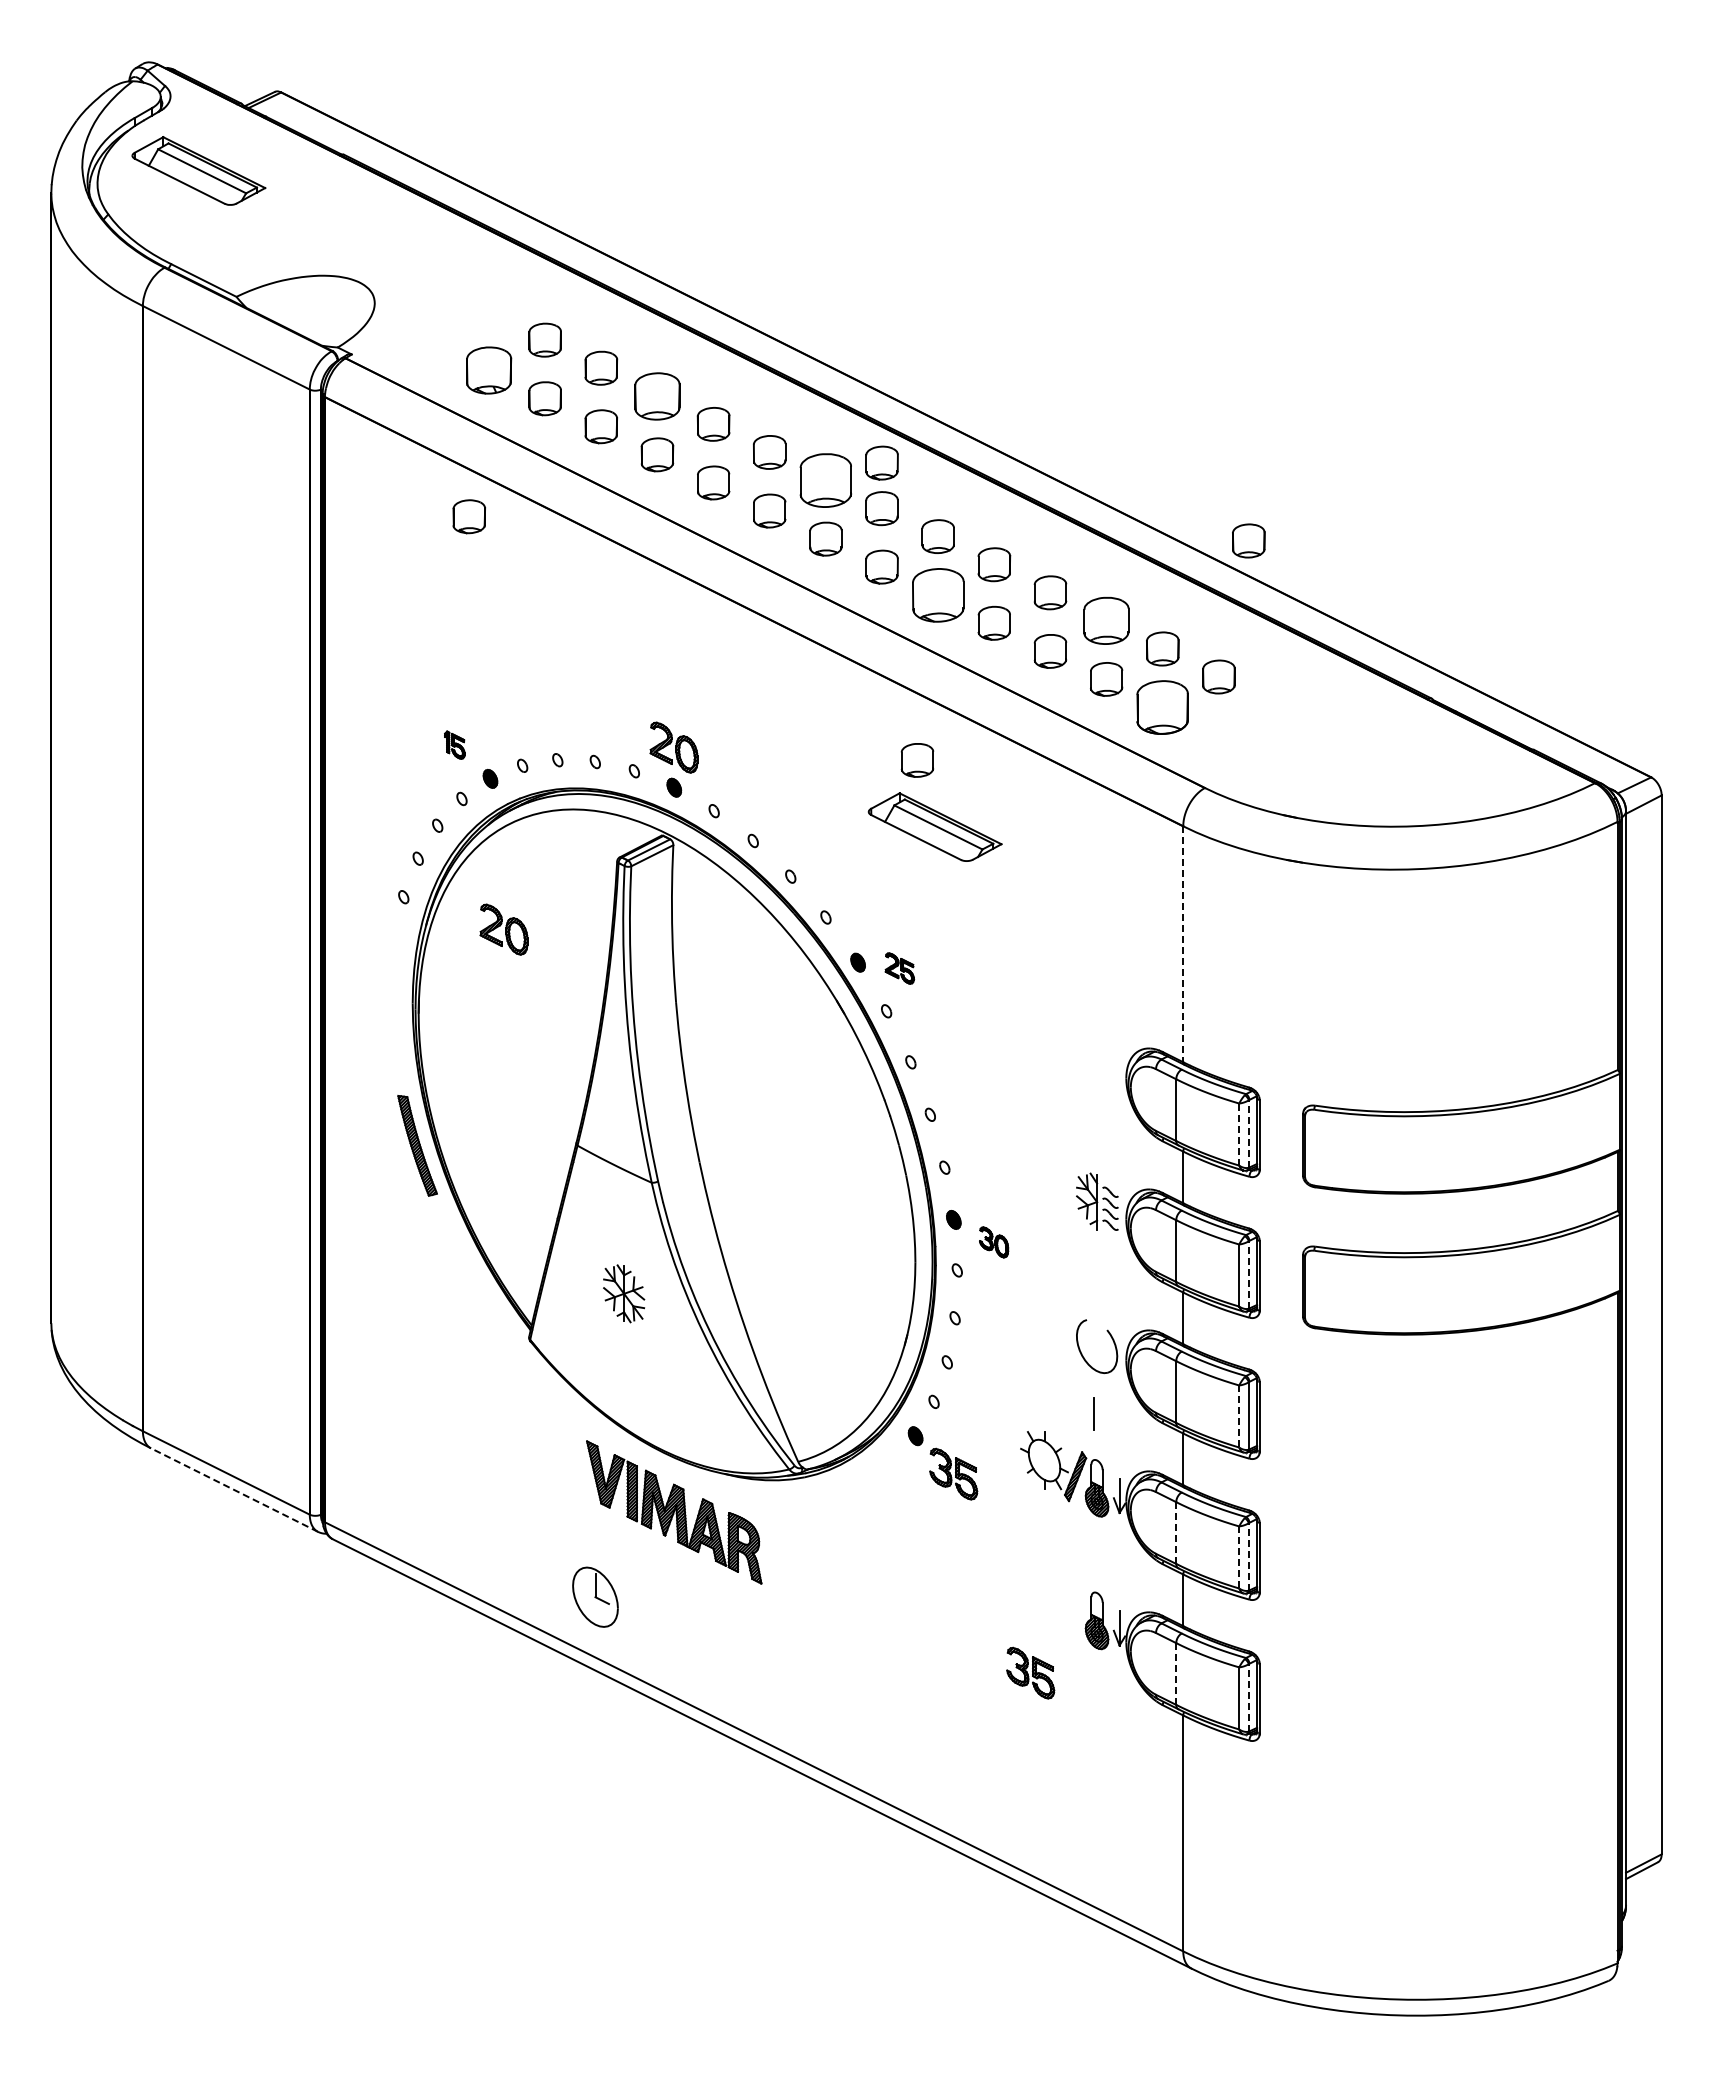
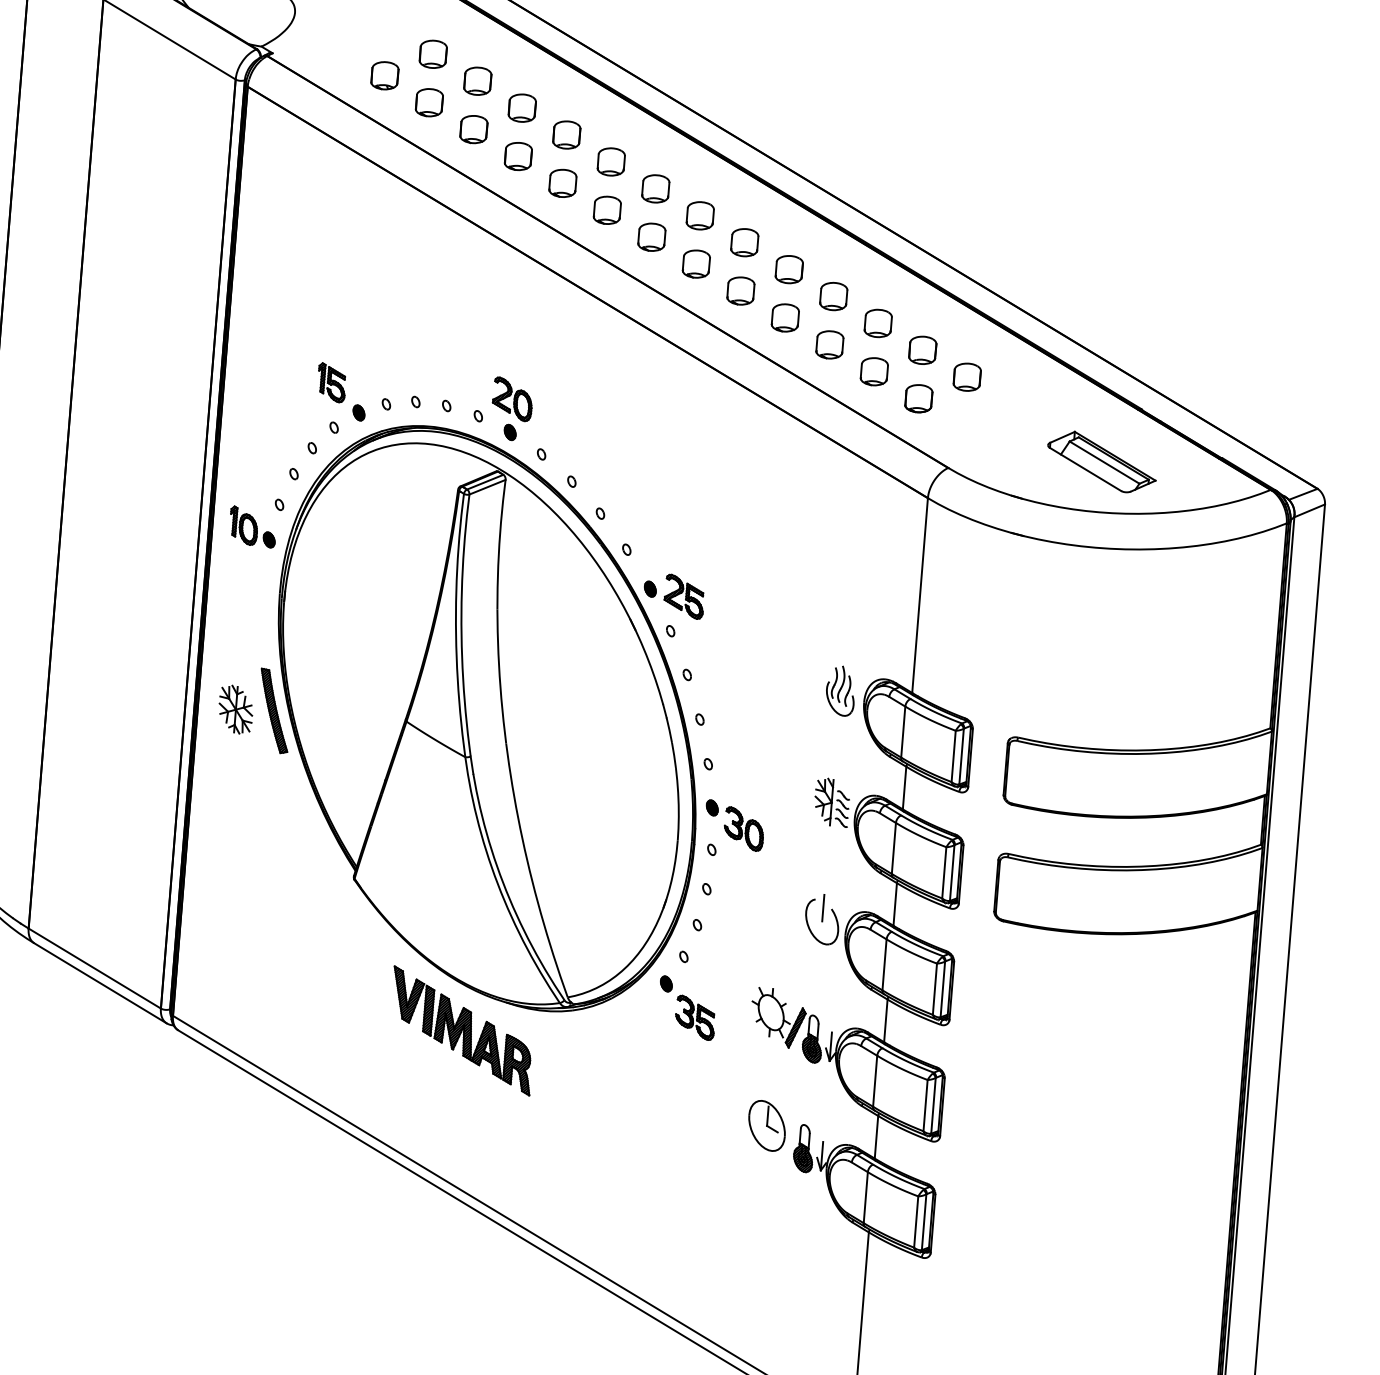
part: (488, 370) -> (384, 75), size x0.71
part: (657, 395) -> (522, 107), size x0.71
part: (881, 462) -> (702, 177), removed
part: (825, 480) -> (655, 188), size x0.62
part: (468, 516) -> (358, 194), removed
part: (1248, 540) -> (1000, 266), removed
part: (937, 594) -> (740, 290), size x0.62
part: (1106, 620) -> (878, 323), size x0.71
part: (1162, 707) -> (918, 398), size x0.62
part: (454, 744) -> (331, 382), size x1.67
part: (917, 760) -> (712, 426), removed
part: (934, 826) -> (1101, 461), moved
part: (373, 926) -> (252, 527), added
part: (503, 929) -> (359, 538), removed
line: (1183, 944) -> (920, 595), dashed -> solid
part: (899, 968) -> (684, 596), size x1.67
part: (1096, 1066) -> (840, 690), added
line: (1248, 1134) -> (961, 756), dashed -> solid
line: (1239, 1135) -> (953, 757), dashed -> solid
part: (993, 1242) -> (743, 829), size x1.67
line: (1248, 1274) -> (952, 872), dashed -> solid
part: (624, 1293) -> (236, 709), moved
line: (1093, 1413) -> (822, 907), moved
line: (1239, 1417) -> (935, 990), dashed -> solid
line: (234, 1489) -> (100, 982), dashed -> solid
line: (1176, 1533) -> (875, 1081), dashed -> solid
line: (1248, 1556) -> (933, 1105), dashed -> solid
line: (1239, 1557) -> (925, 1105), dashed -> solid
part: (595, 1596) -> (767, 1125), moved
part: (1030, 1672) -> (745, 1186), removed
line: (1176, 1674) -> (865, 1198), dashed -> solid
line: (1248, 1697) -> (923, 1221), dashed -> solid

